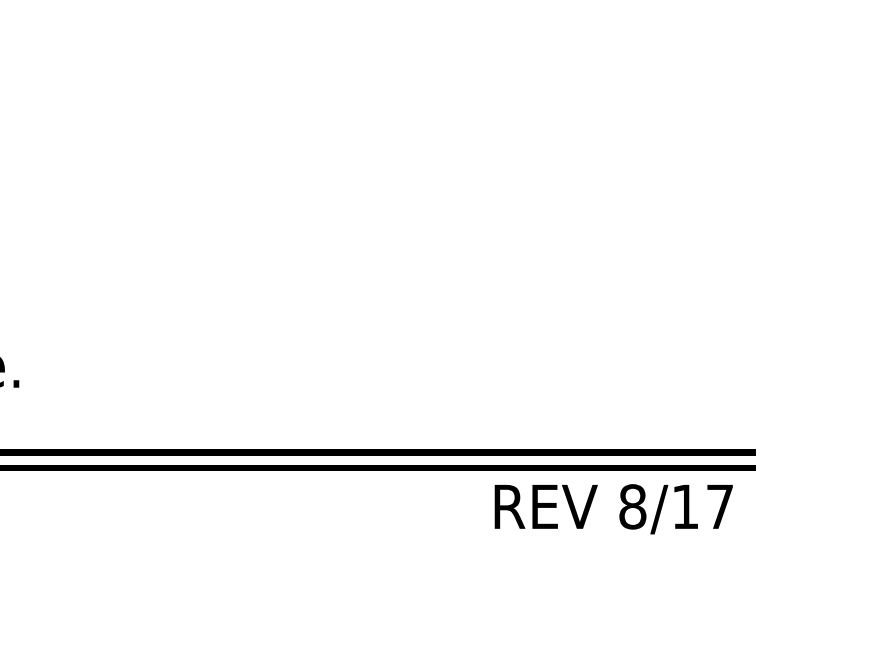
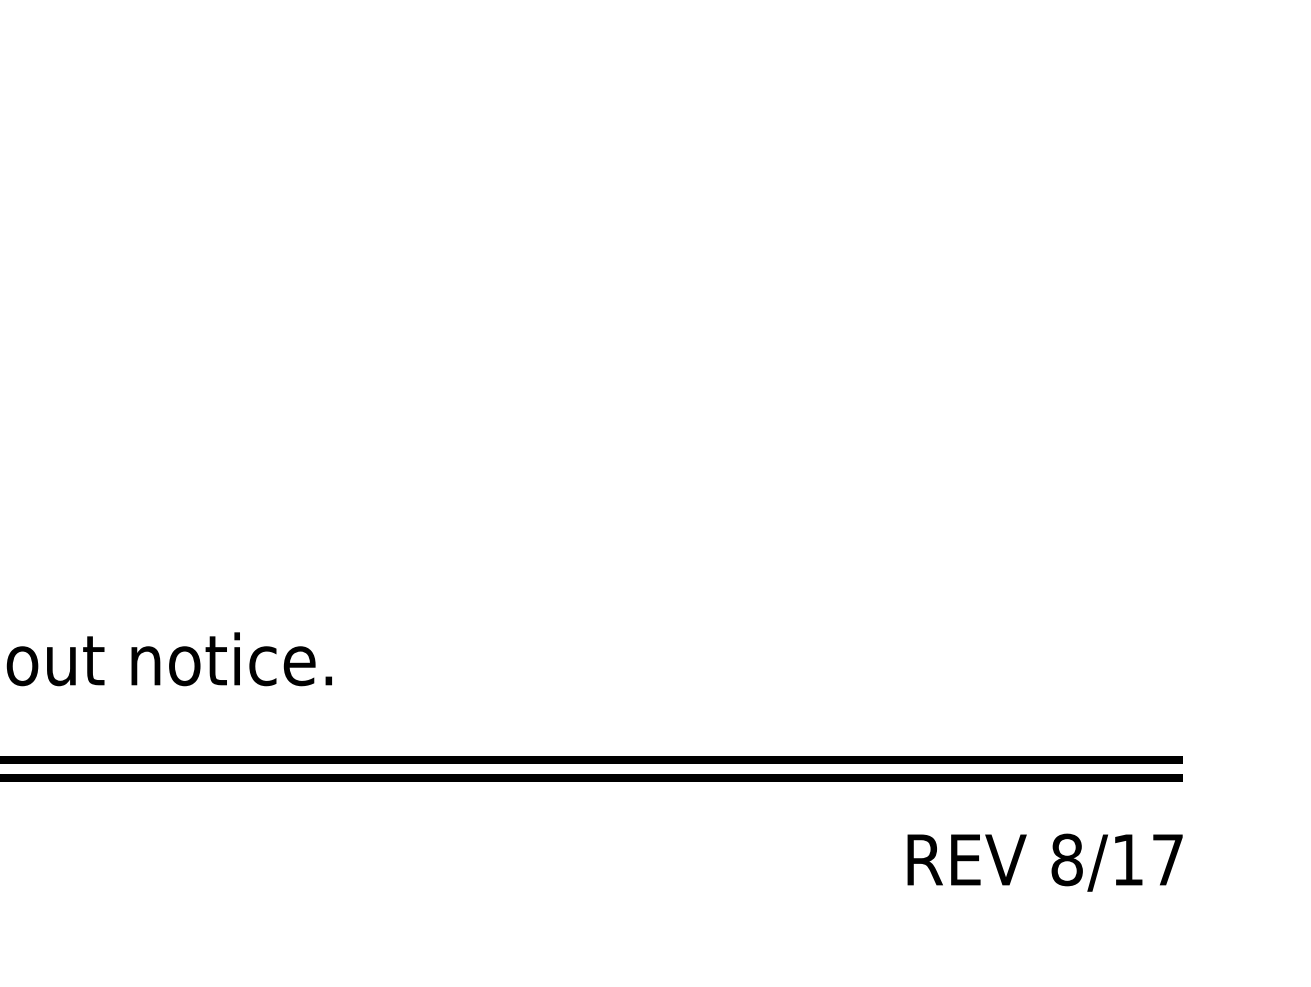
text: (613, 509) -> (1044, 862), moved

